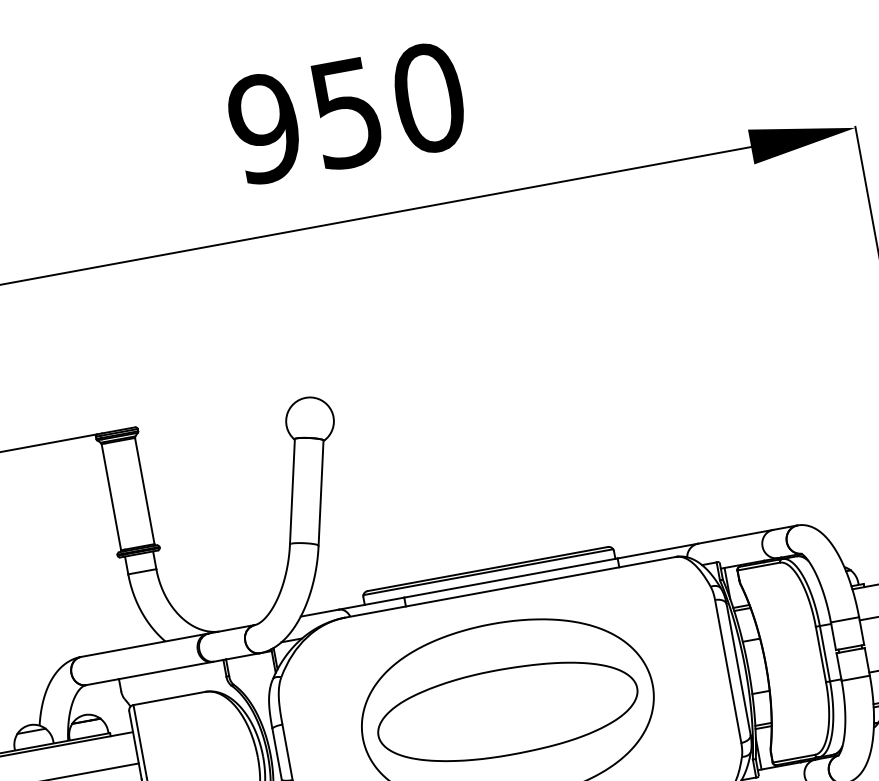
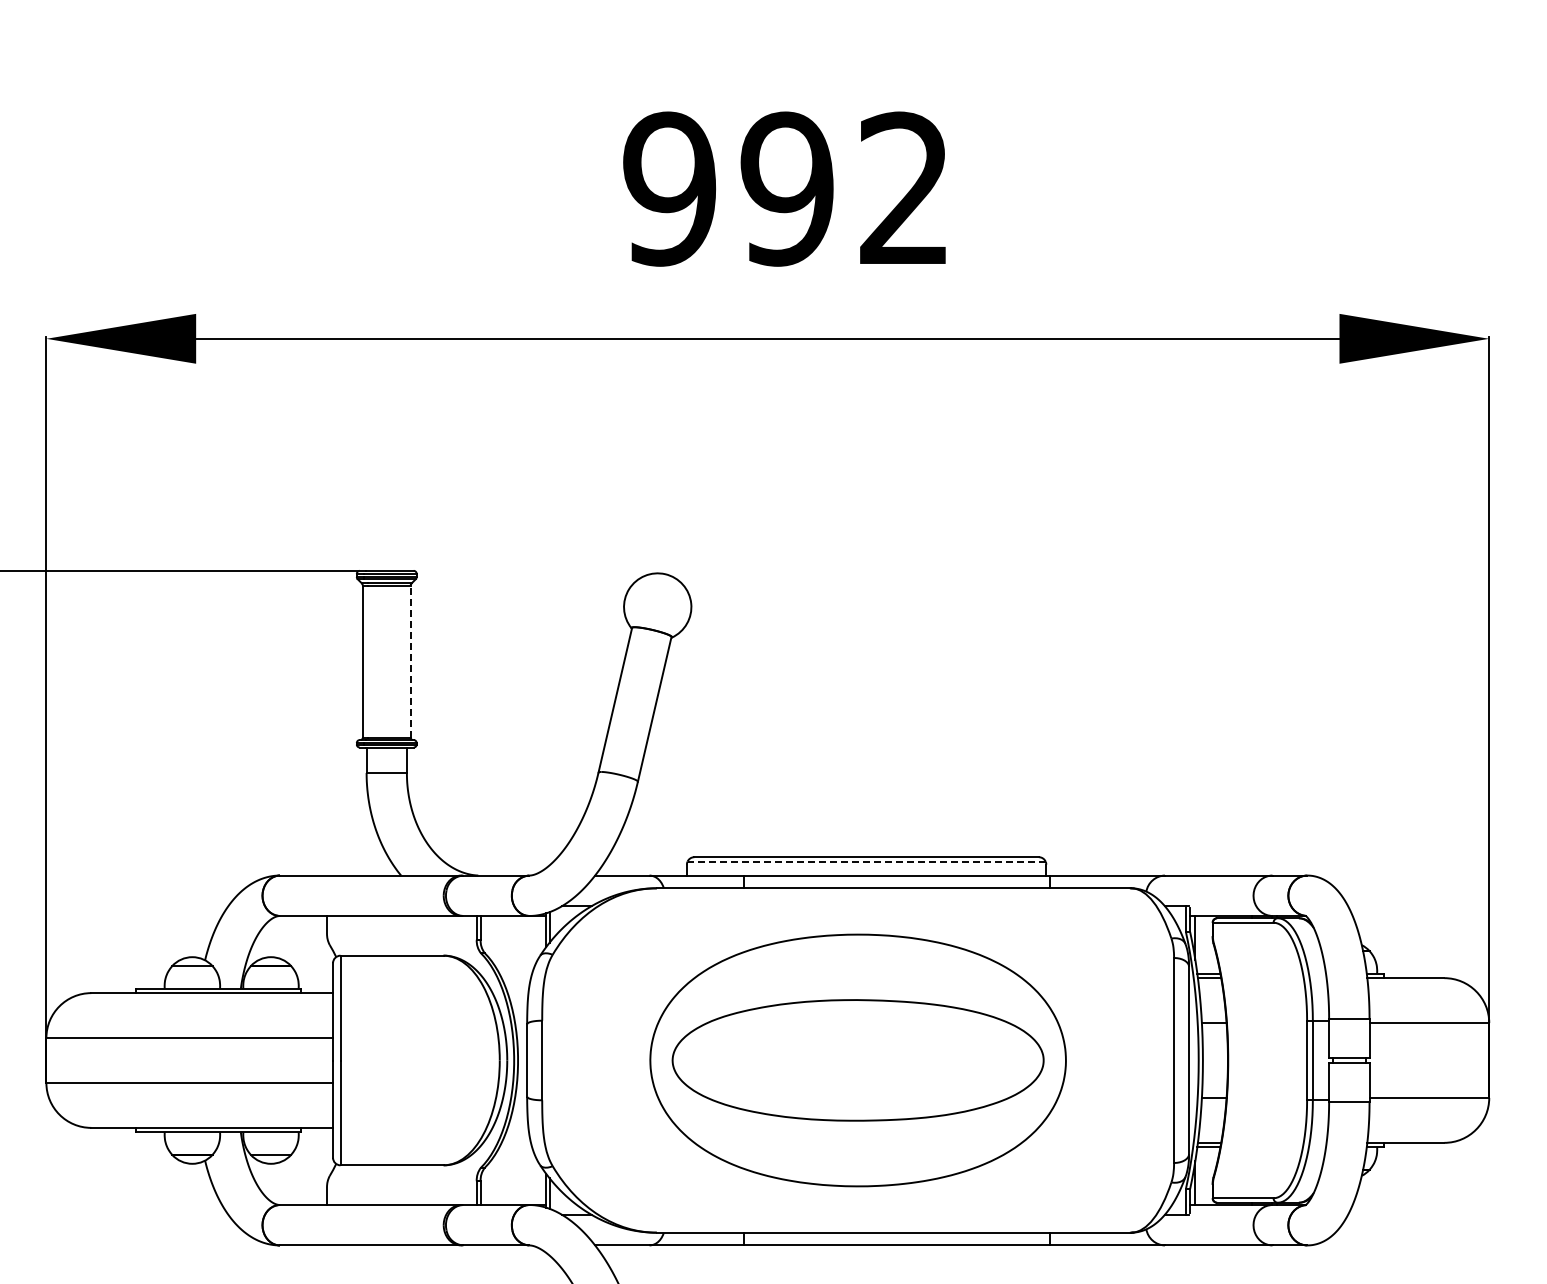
text: (387, 105) -> (845, 188), 950 -> 992
line: (144, 490) -> (410, 661), solid -> dashed
line: (488, 572) -> (866, 861), solid -> dashed

